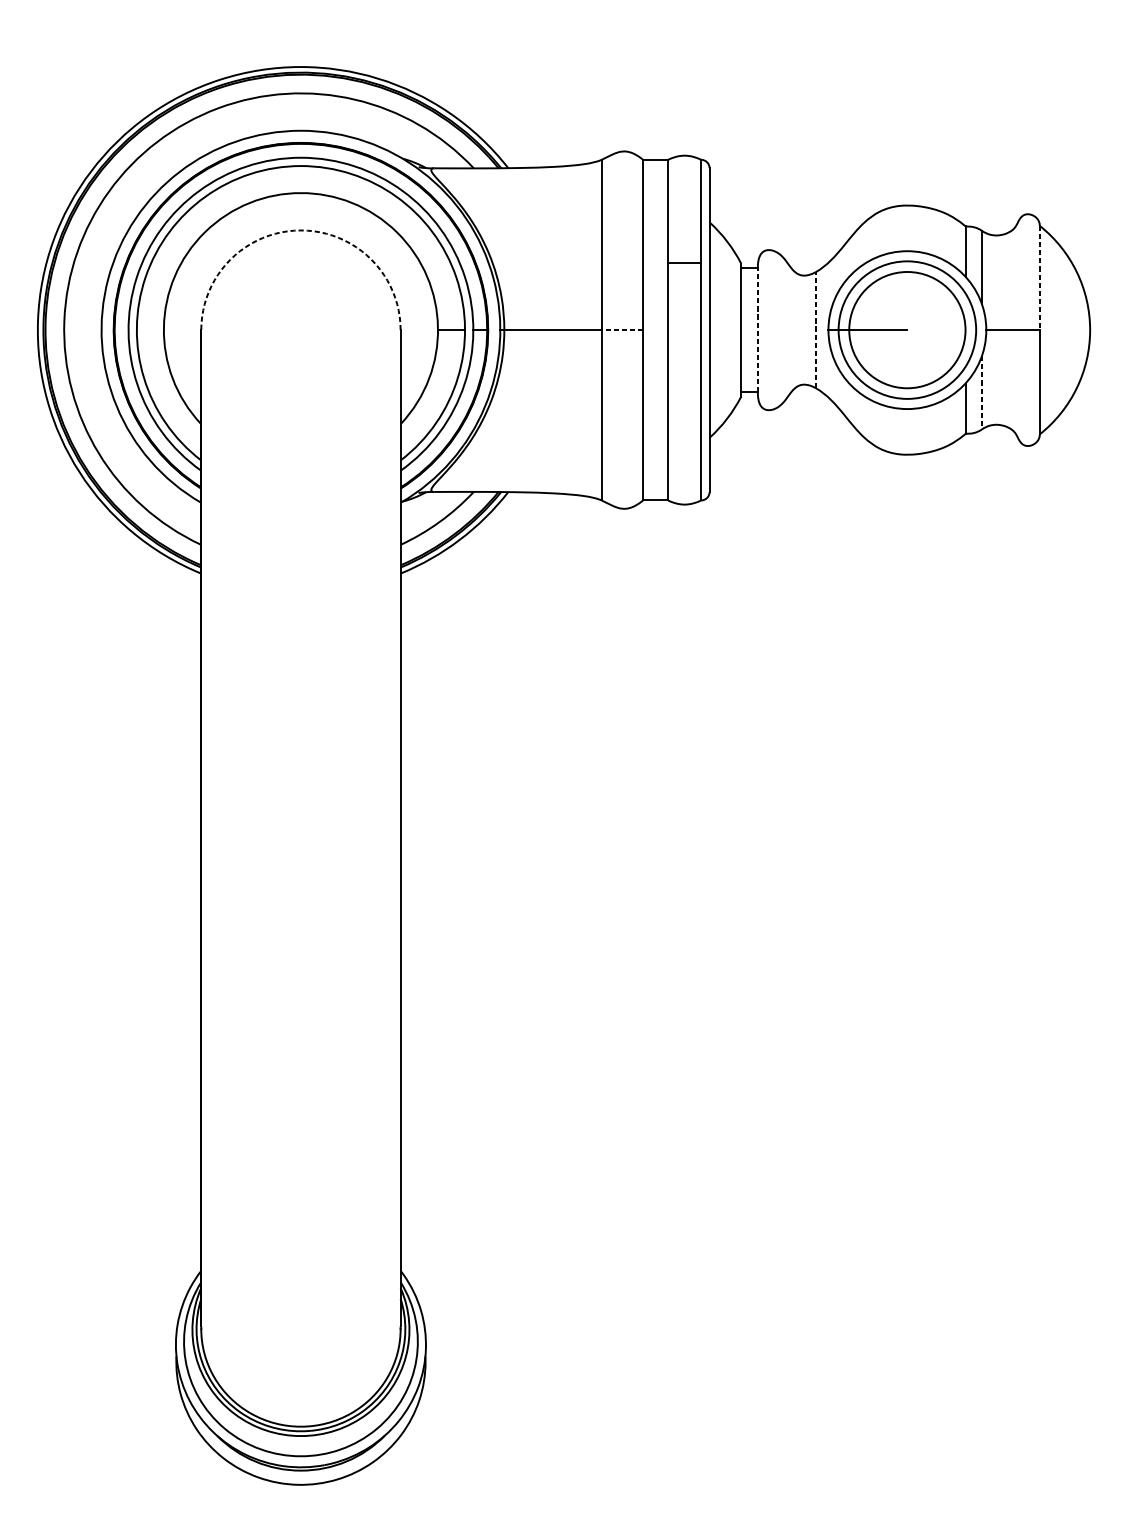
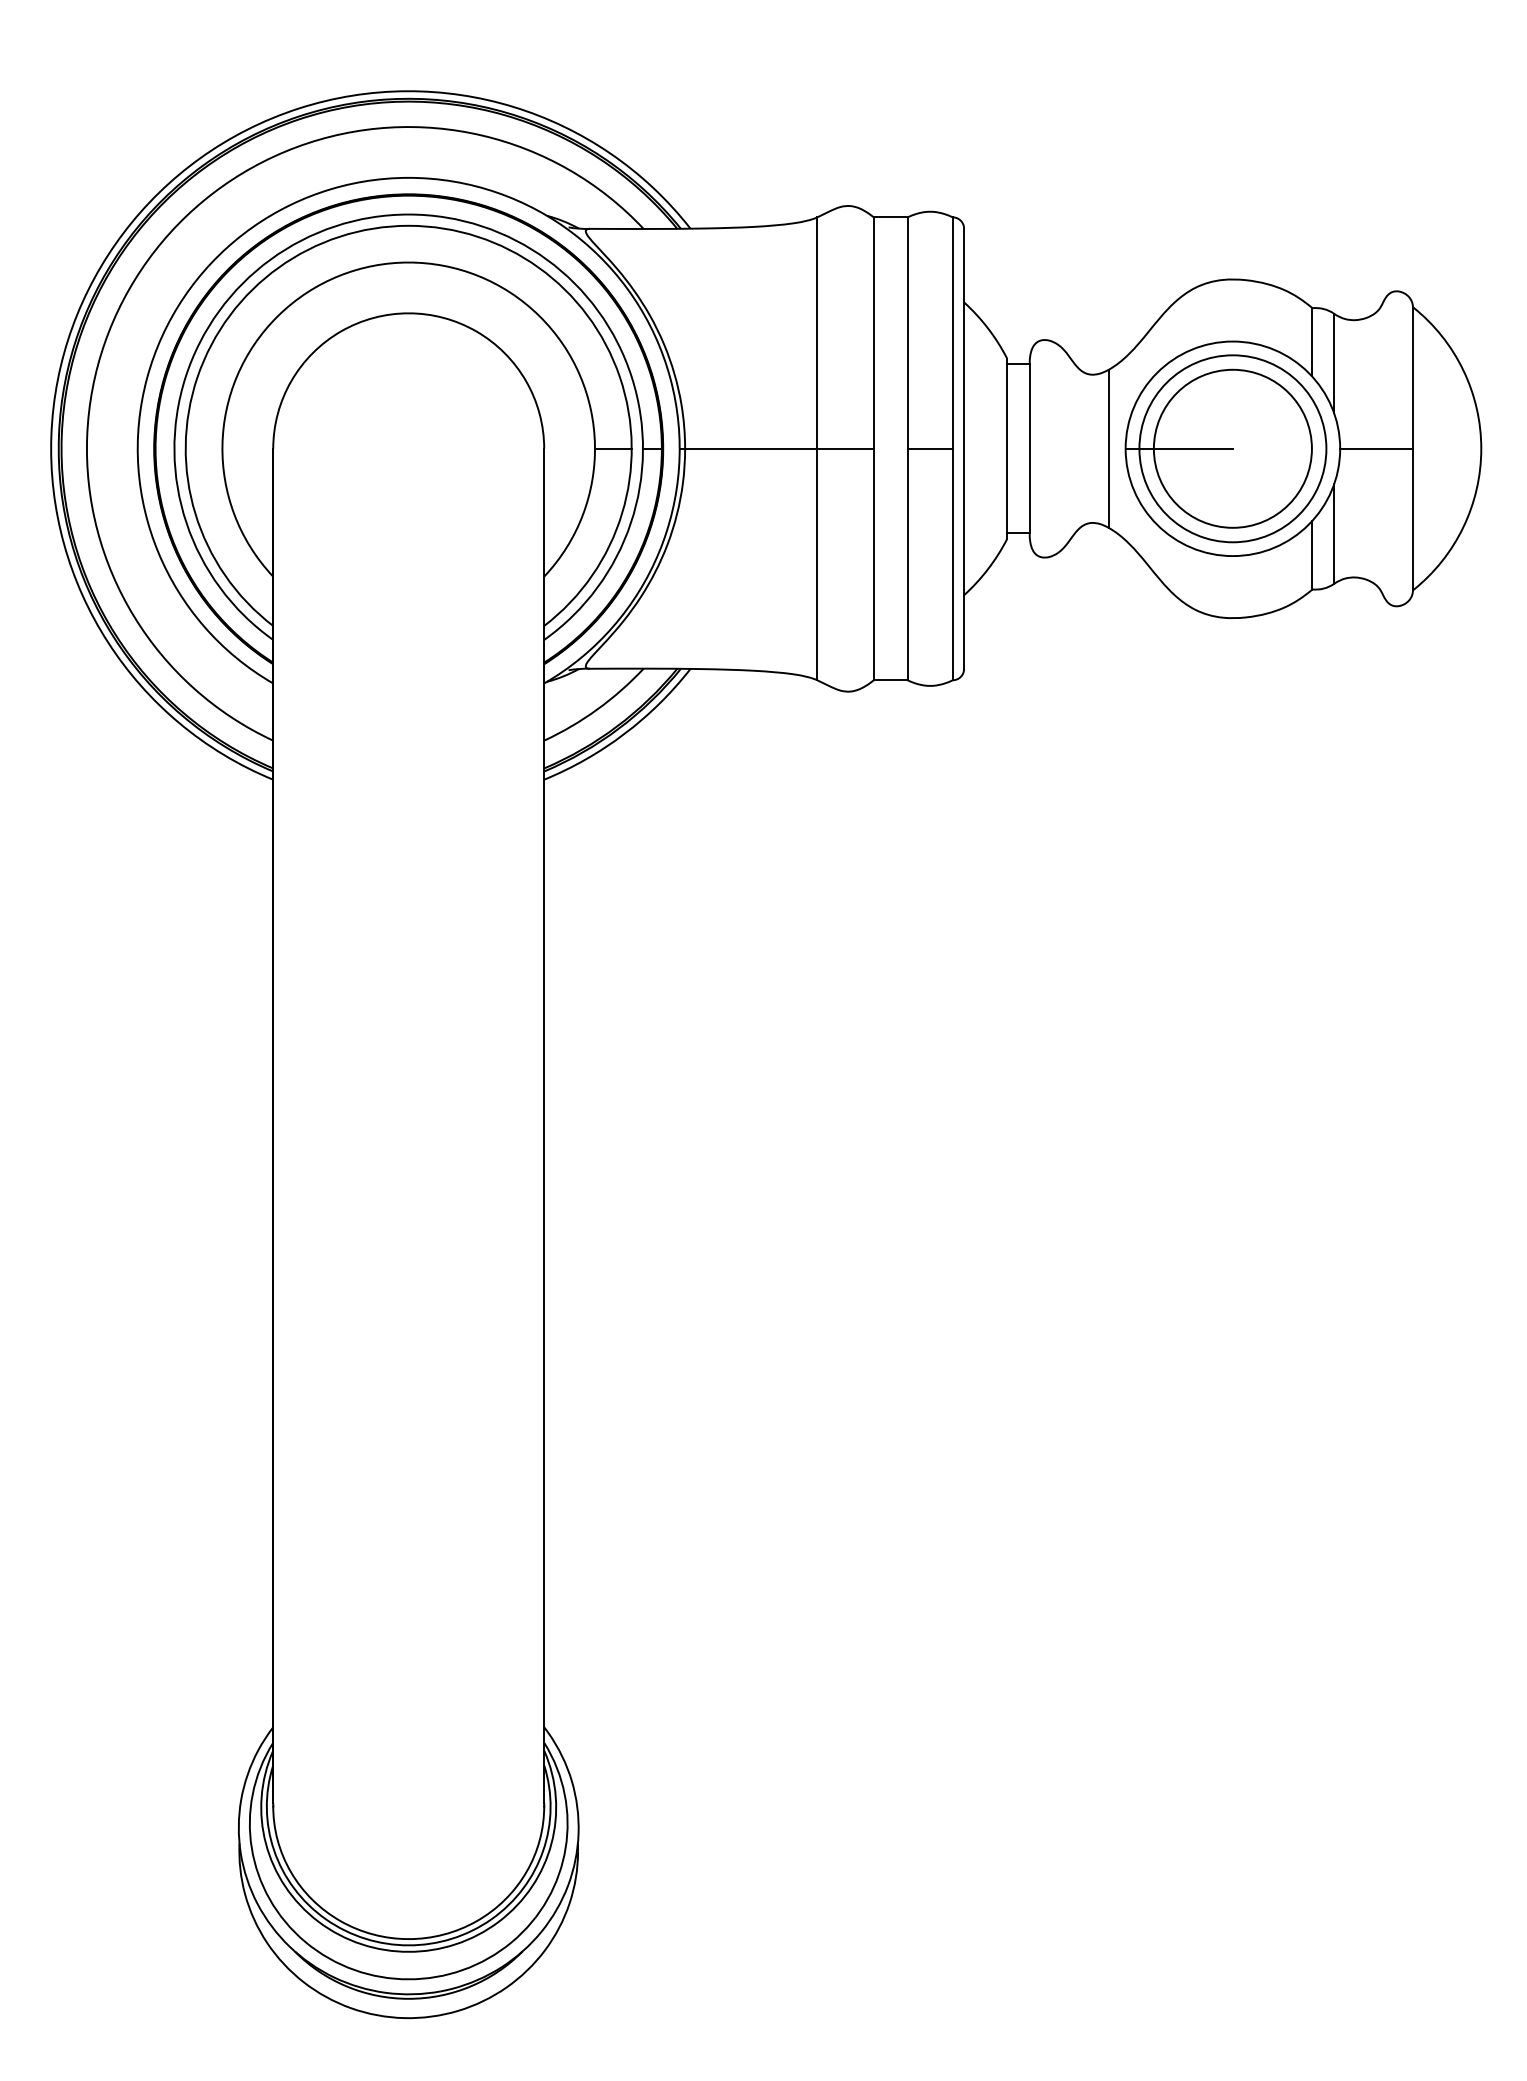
arc: (300, 230) -> (408, 313), dashed -> solid
line: (684, 262) -> (929, 448), moved
line: (1039, 278) -> (1412, 378), dashed -> solid
line: (622, 329) -> (845, 448), dashed -> solid
line: (757, 329) -> (1029, 448), dashed -> solid
line: (815, 329) -> (1108, 448), dashed -> solid
line: (982, 393) -> (1334, 534), dashed -> solid

